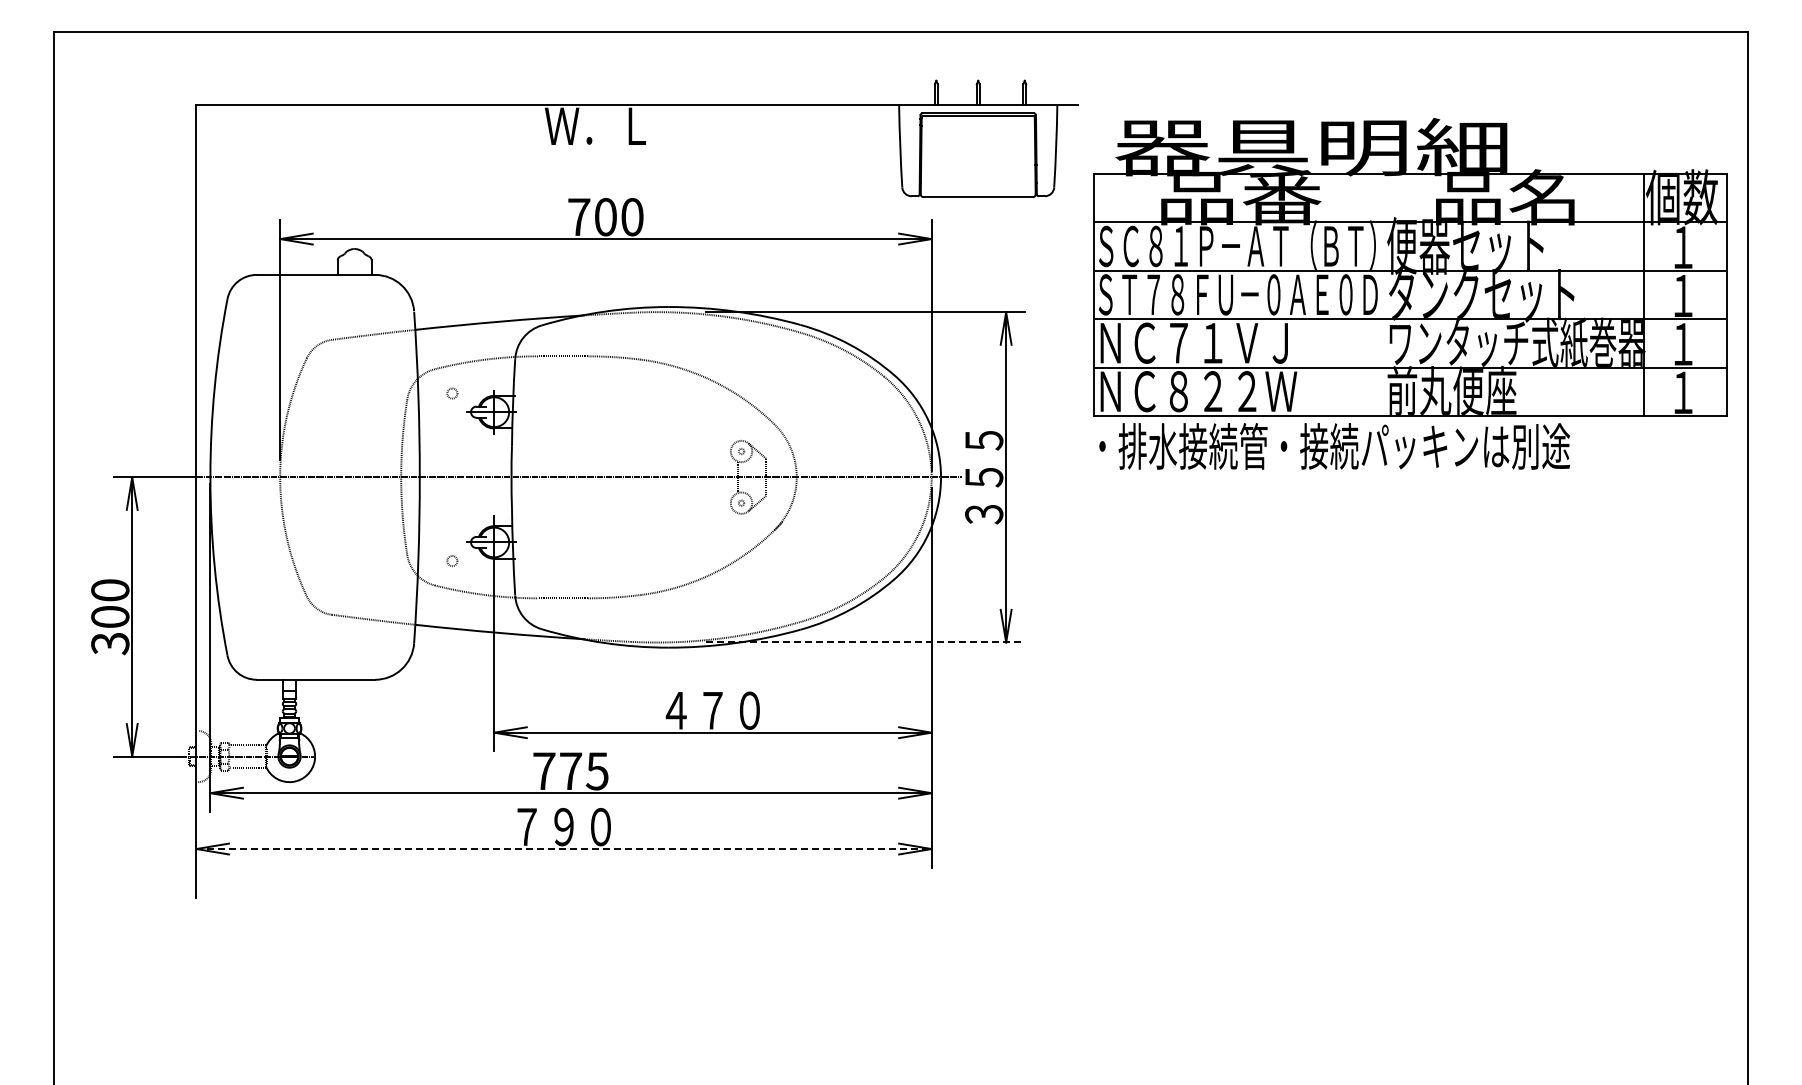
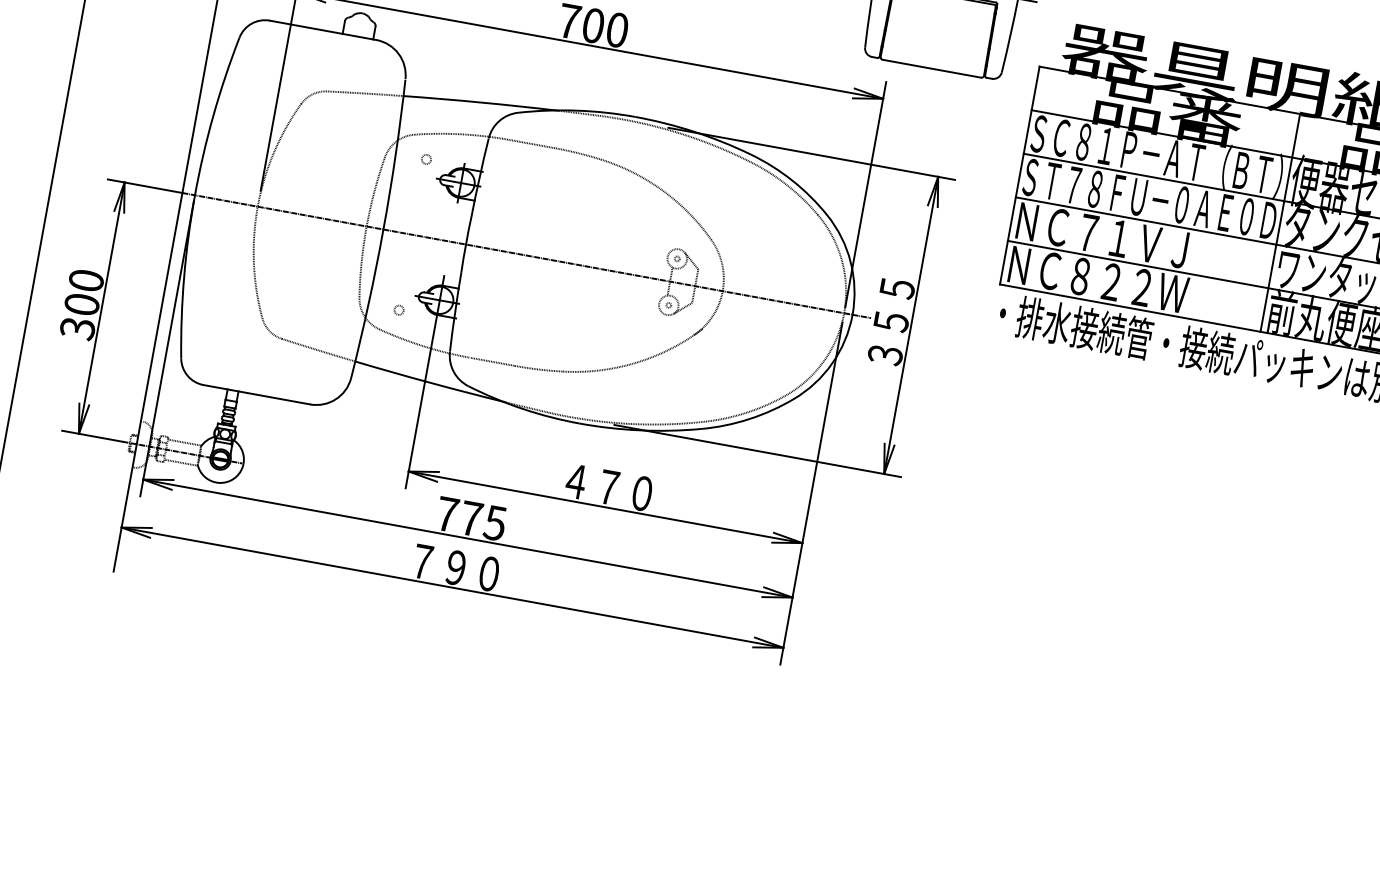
line: (1383, 294) -> (1280, 222), added
line: (866, 642) -> (758, 451), dashed -> solid
line: (564, 849) -> (452, 588), dashed -> solid

